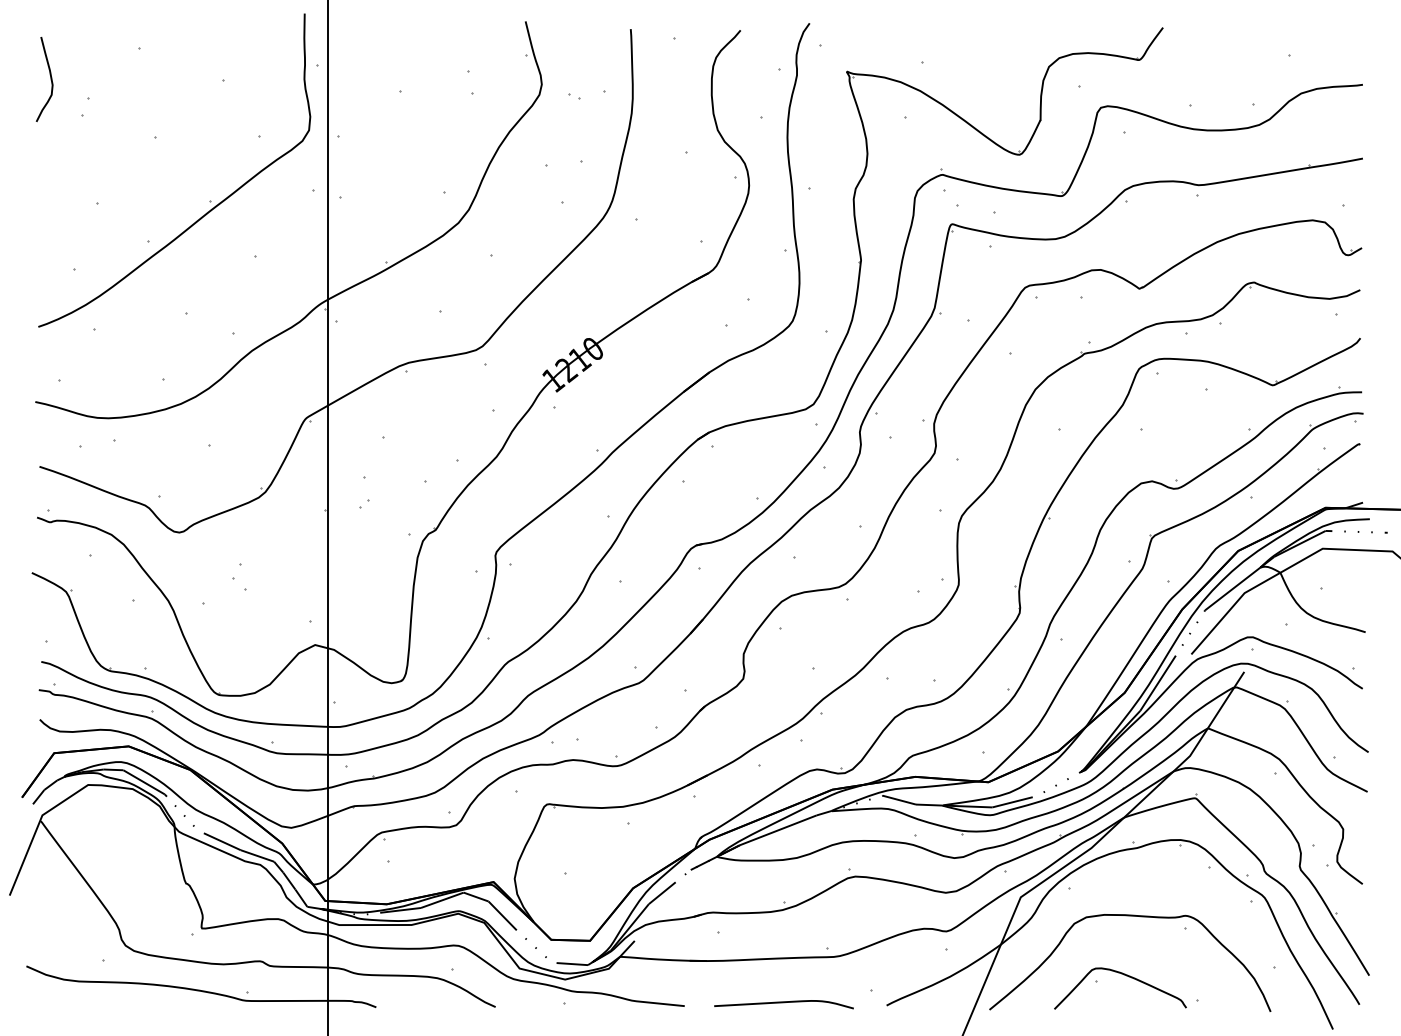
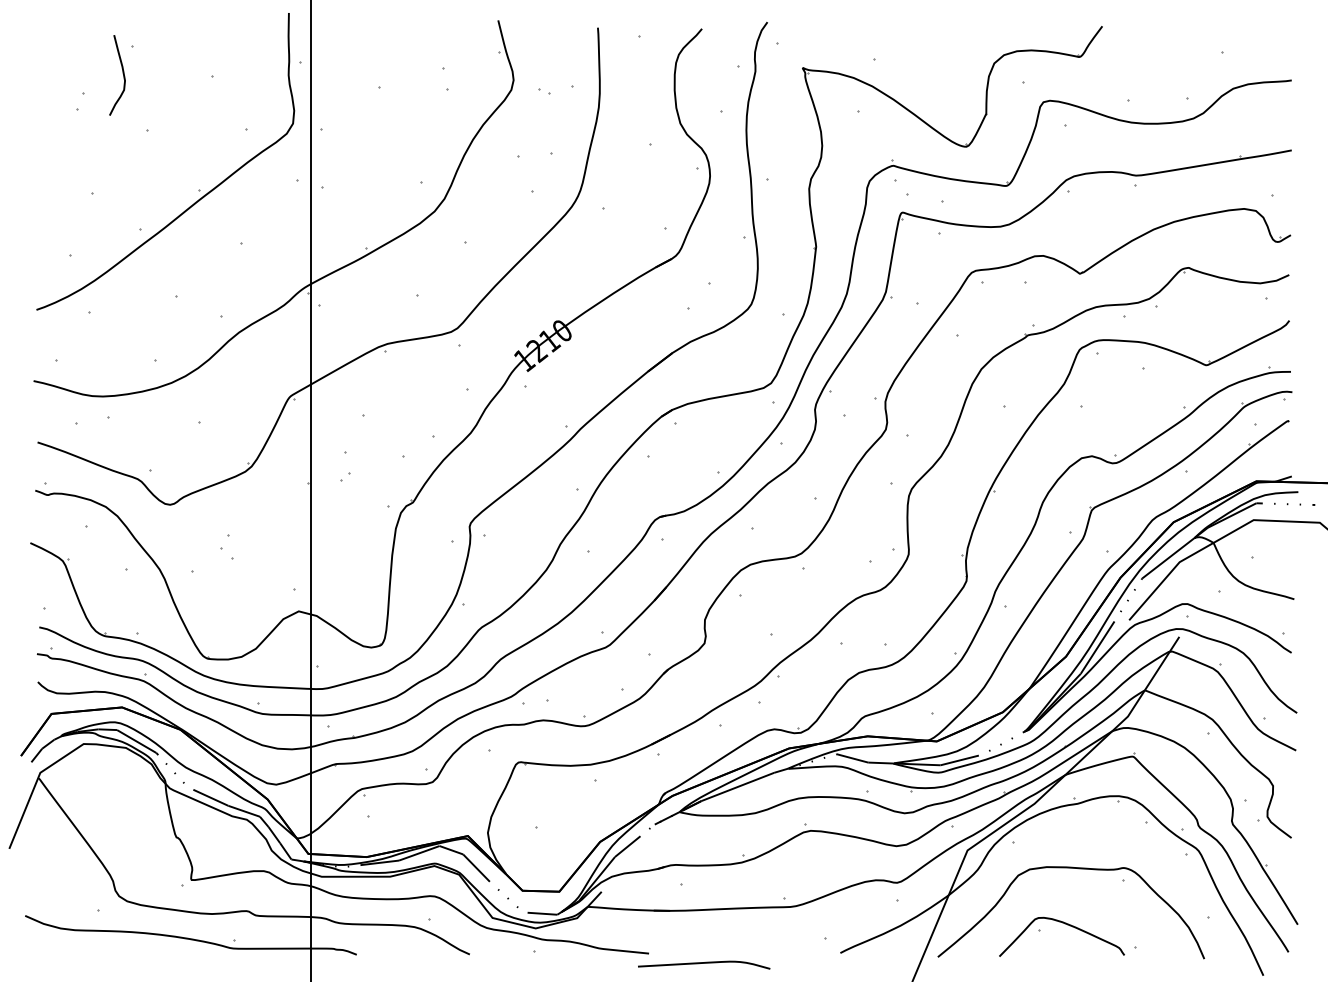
curve: (49, 77) -> (122, 73), moved
curve: (784, 1002) -> (704, 963), moved

